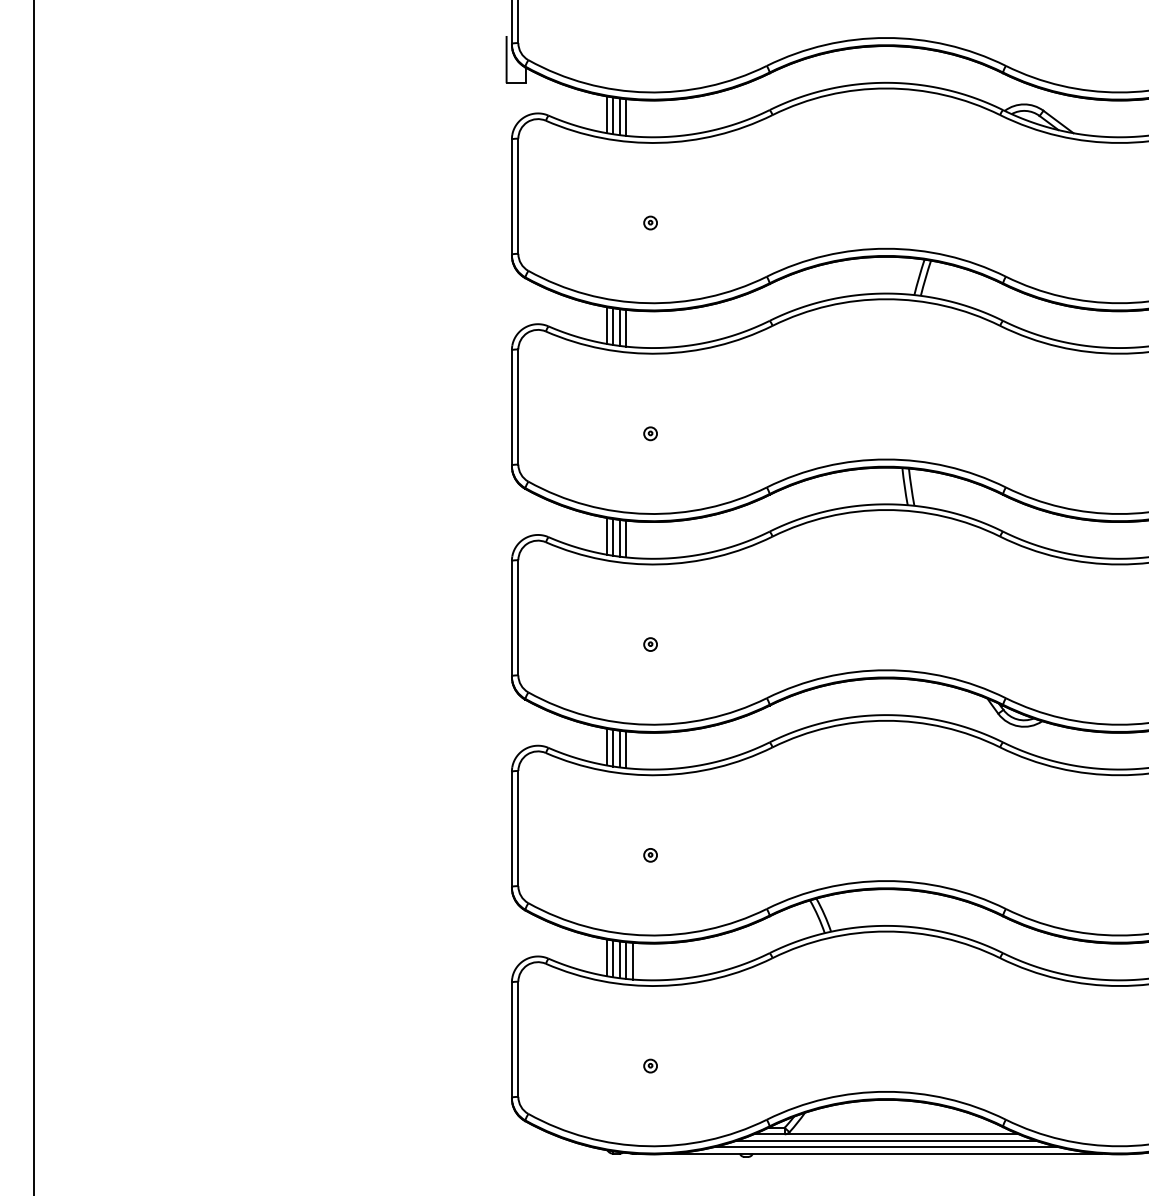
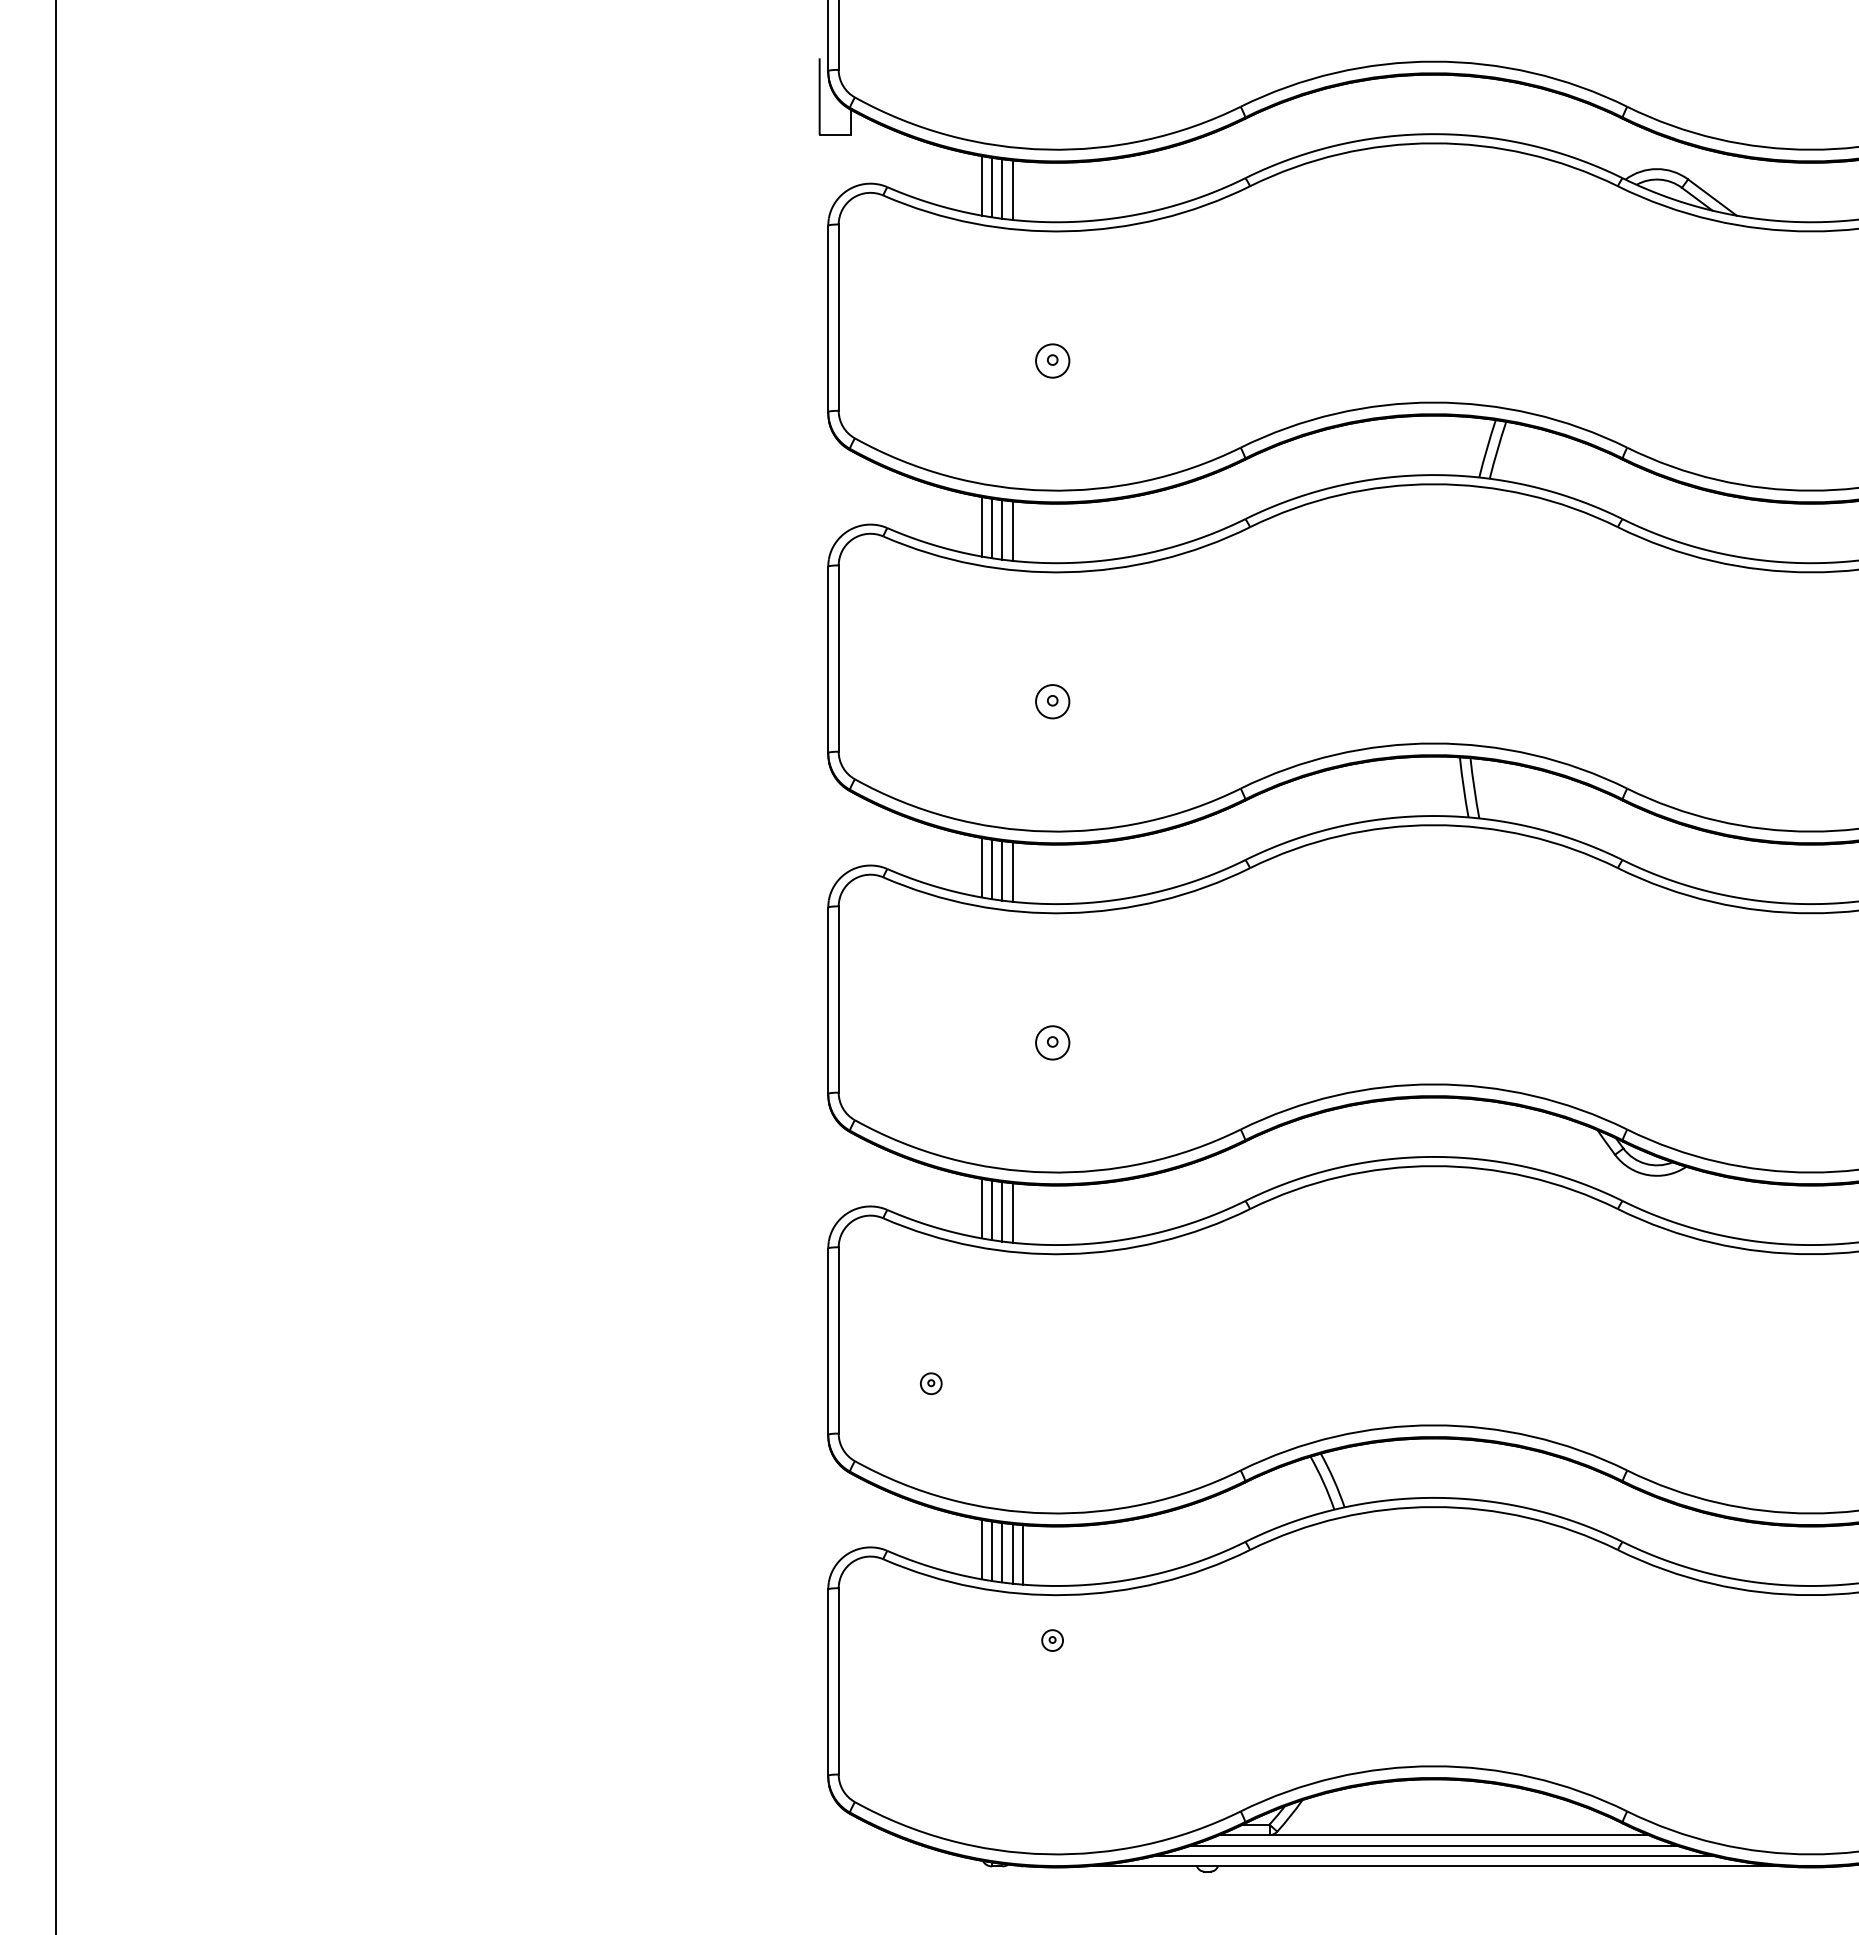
part: (650, 222) -> (1052, 360), size x1.6
part: (650, 433) -> (1052, 701), size x1.6
part: (650, 644) -> (1052, 1042), size x1.6
part: (650, 855) -> (931, 1384), moved
part: (650, 1065) -> (1052, 1639), moved

